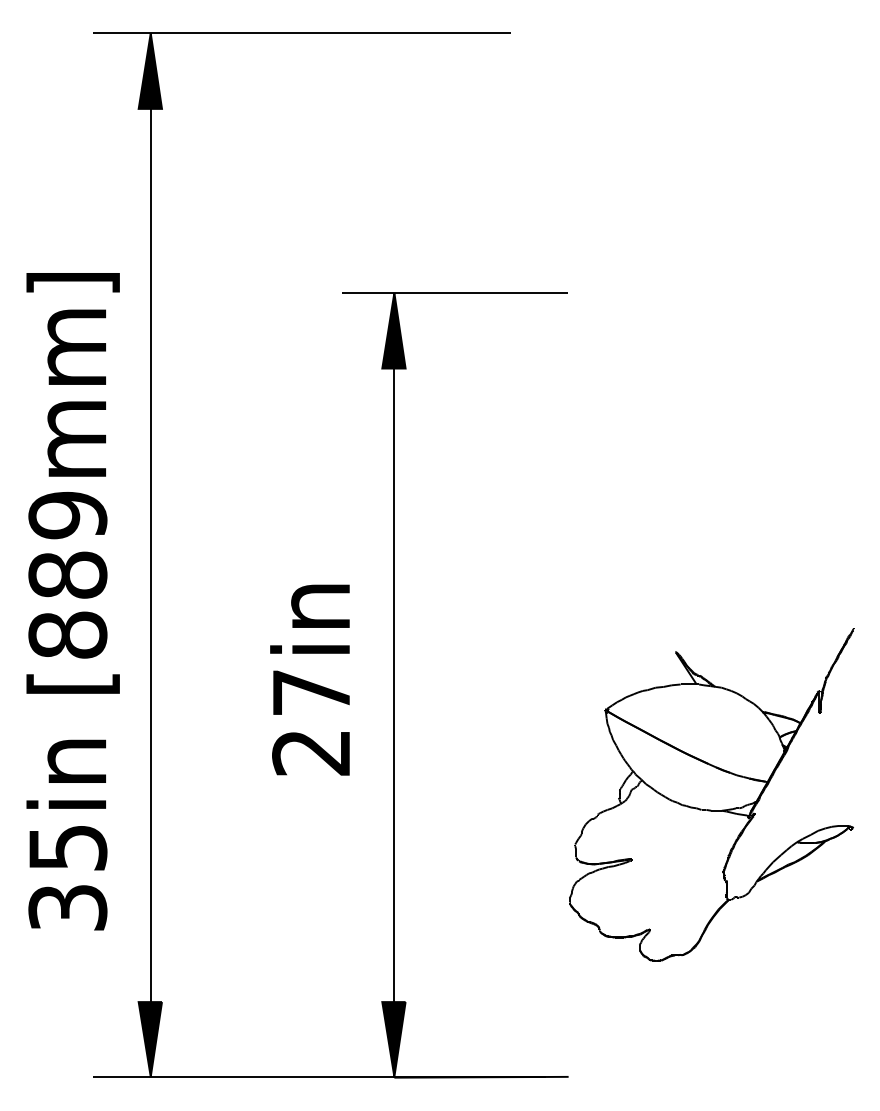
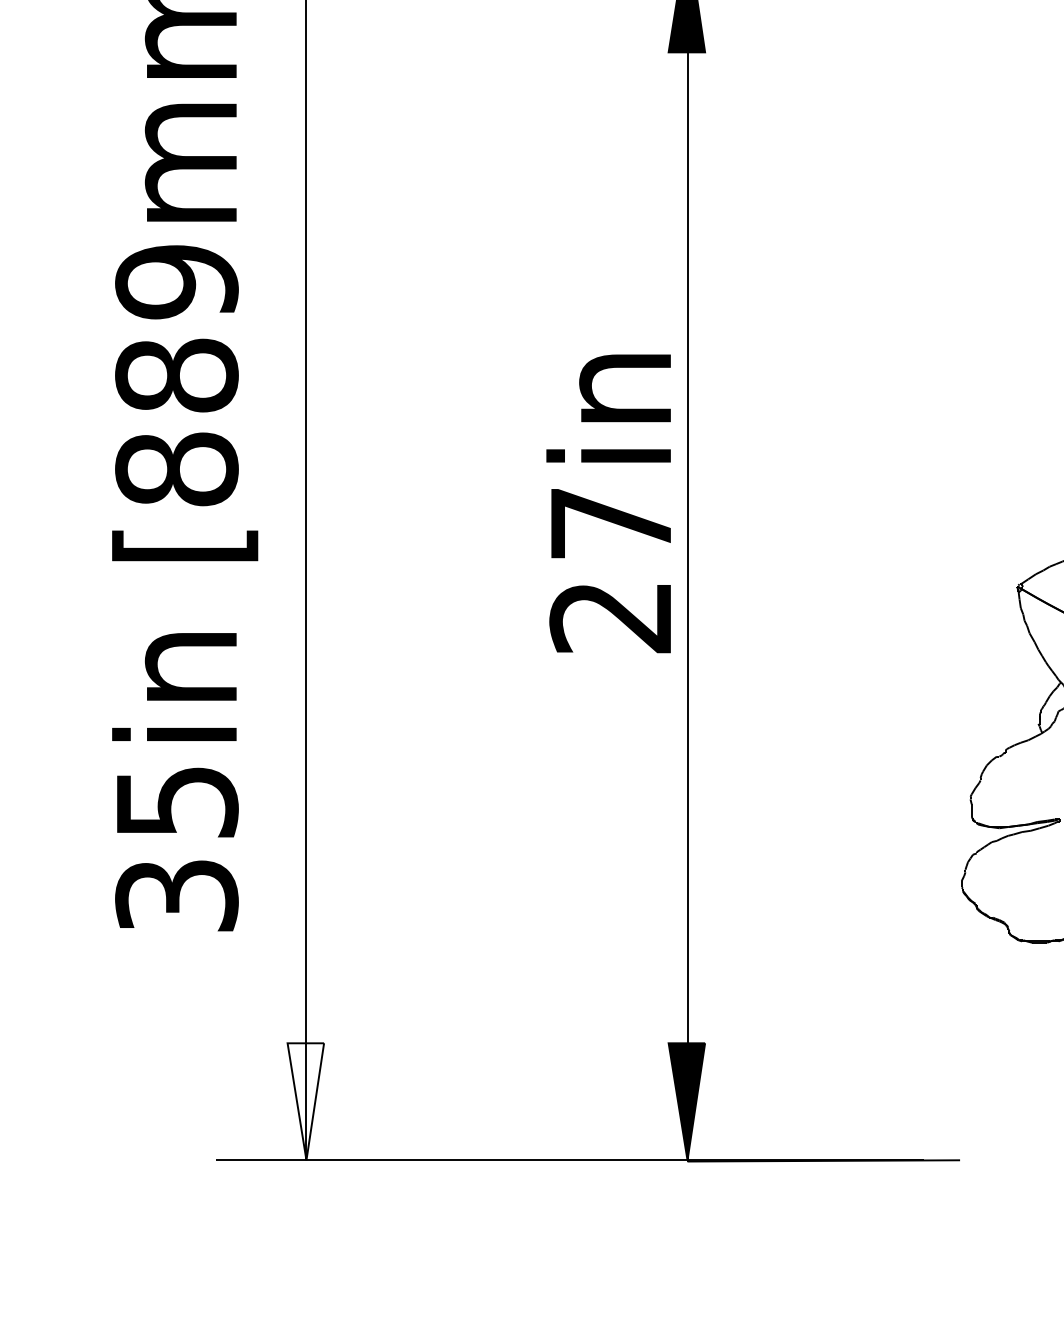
text: (309, 679) -> (607, 502), moved
fill: (150, 1039) -> (306, 1101), removed

